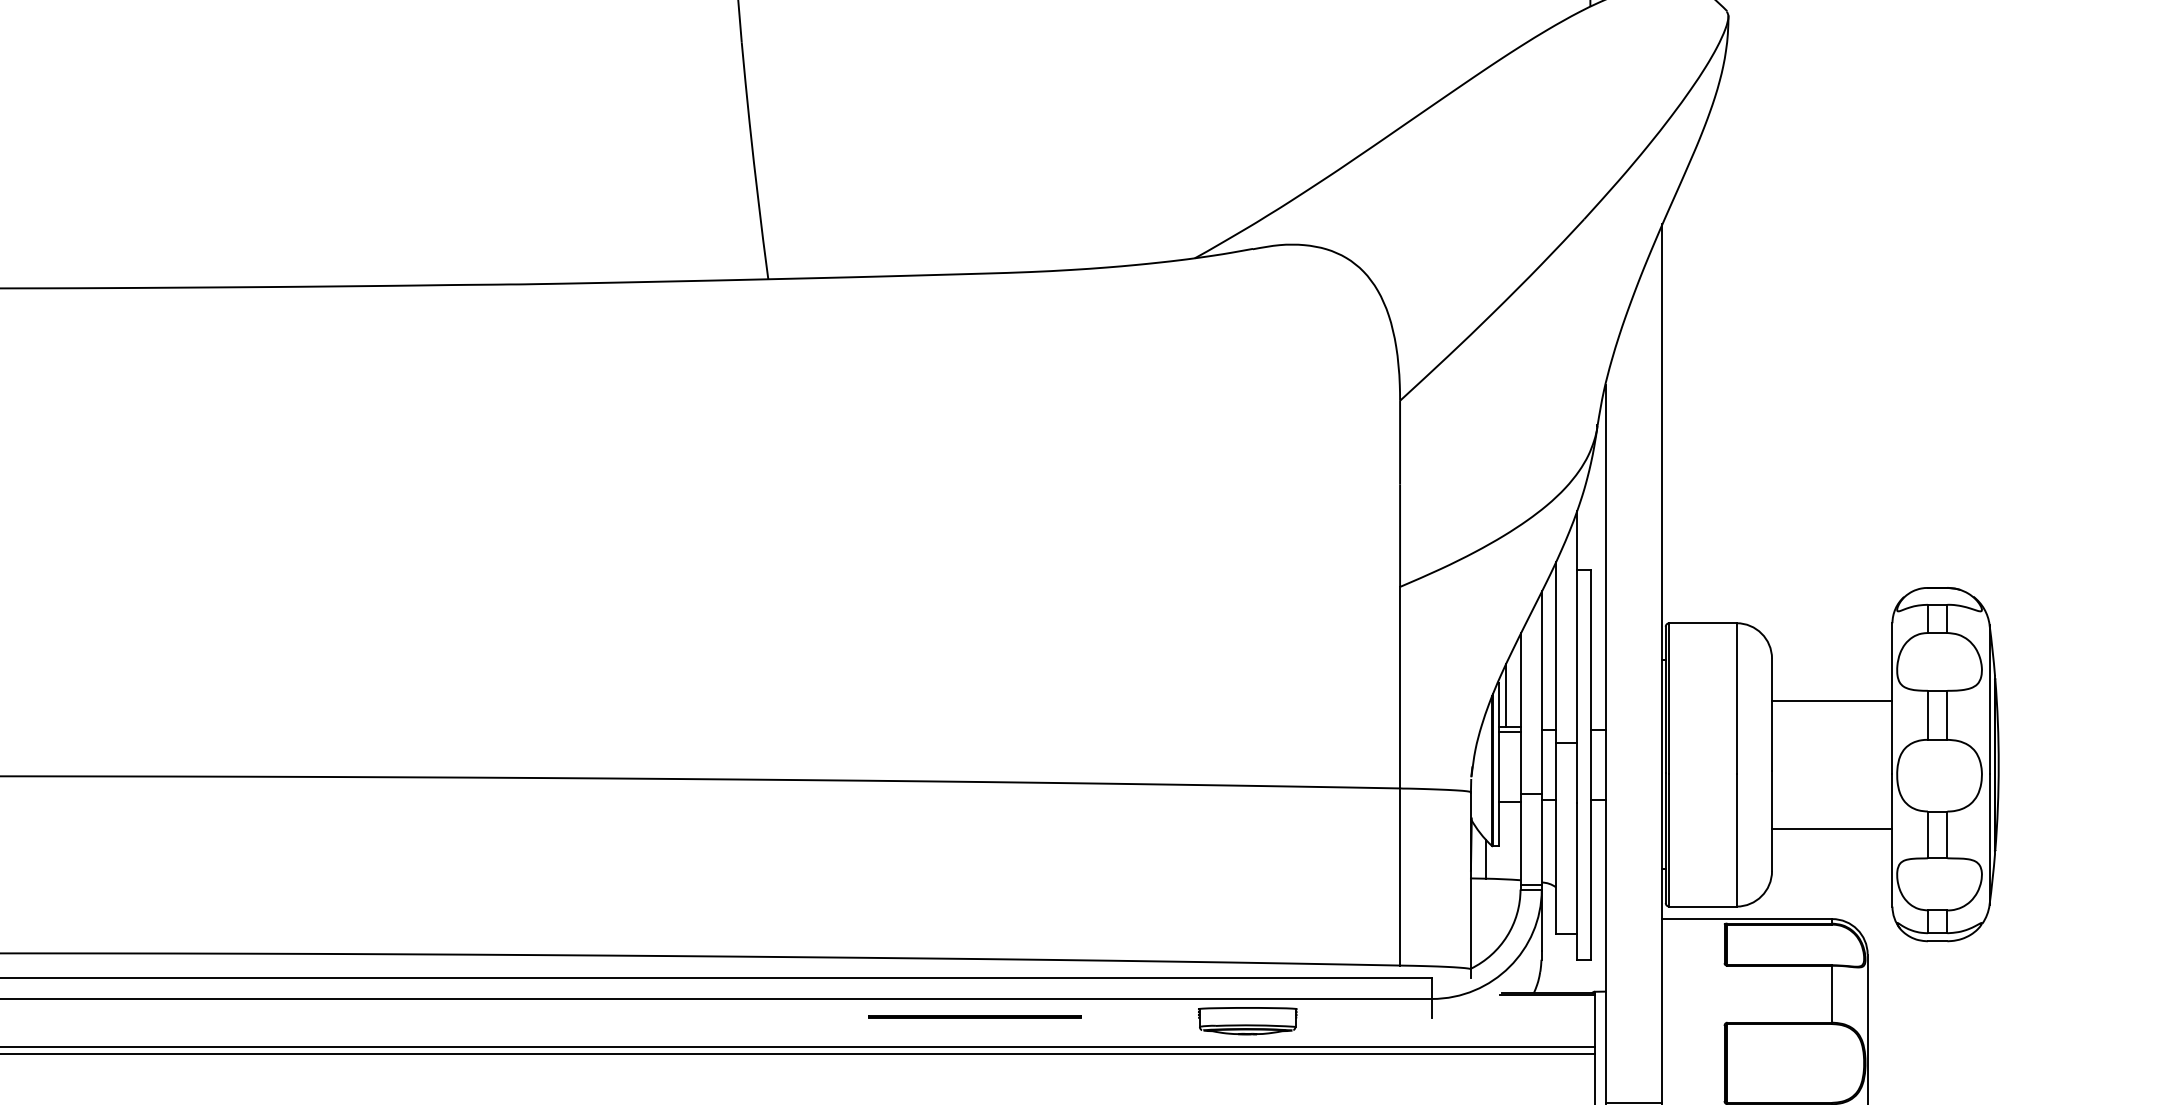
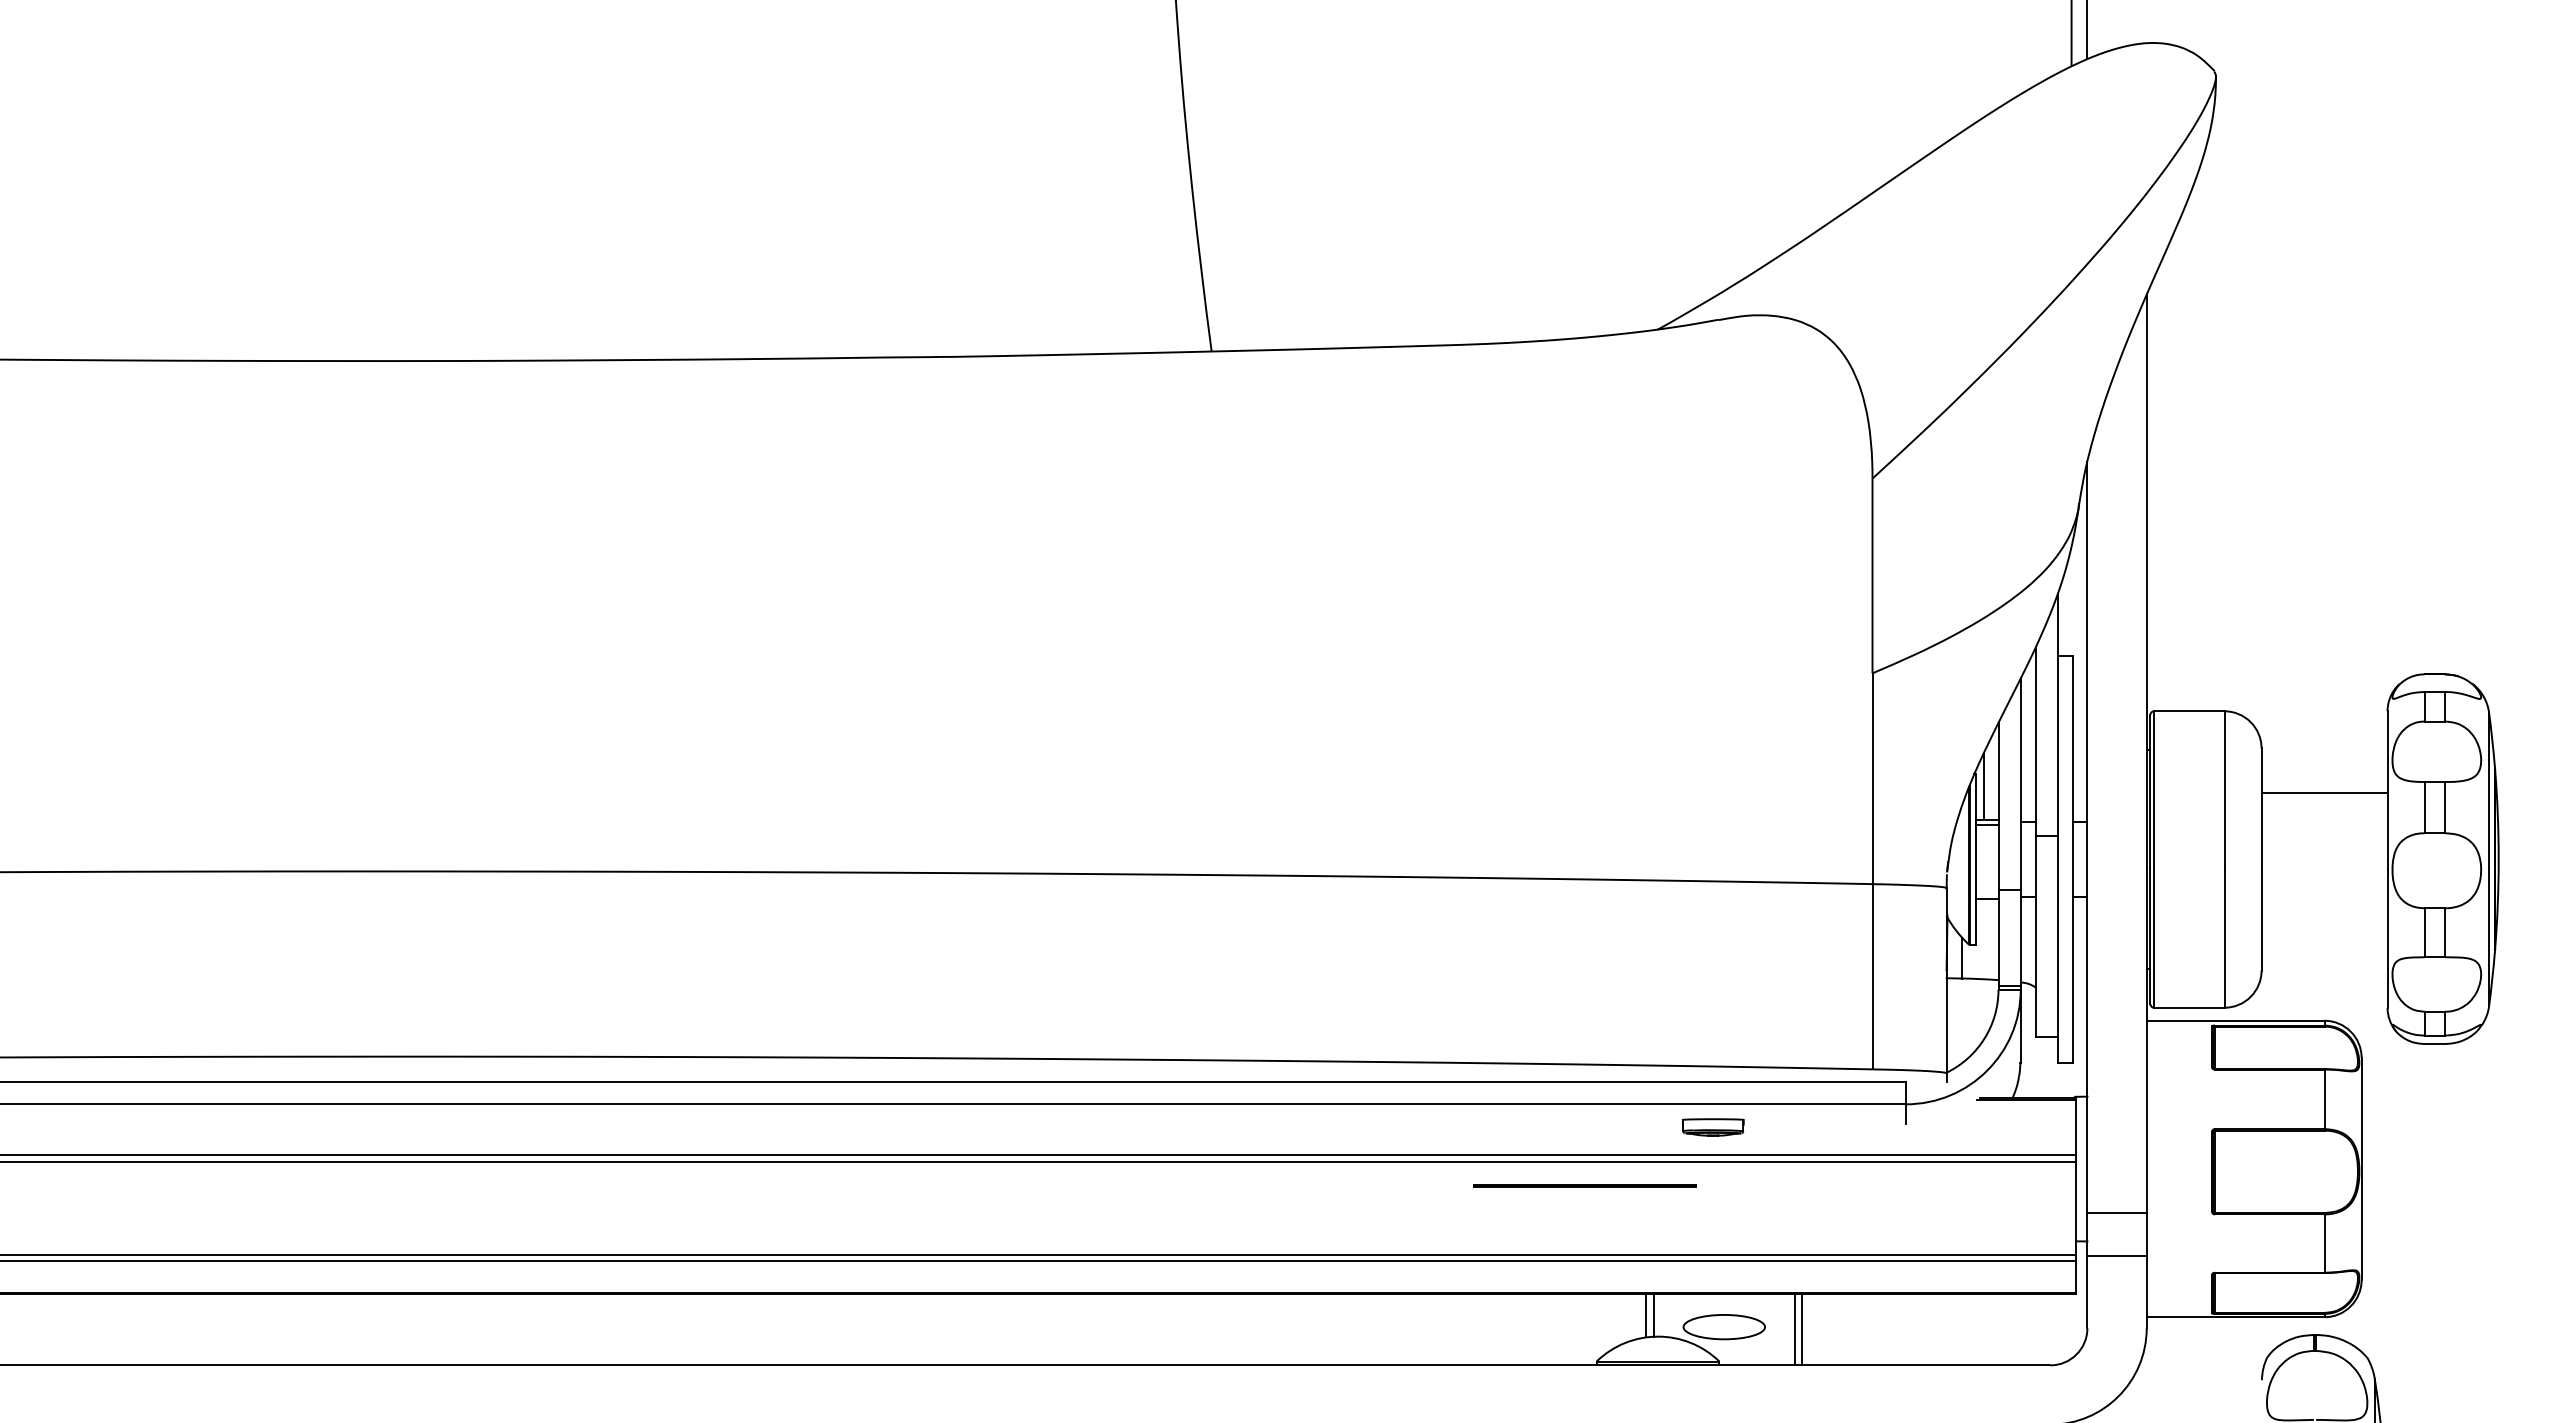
line: (1832, 828) -> (2324, 926), removed
line: (974, 1016) -> (1584, 1185), moved
part: (1248, 1021) -> (1713, 1127), size x0.6

